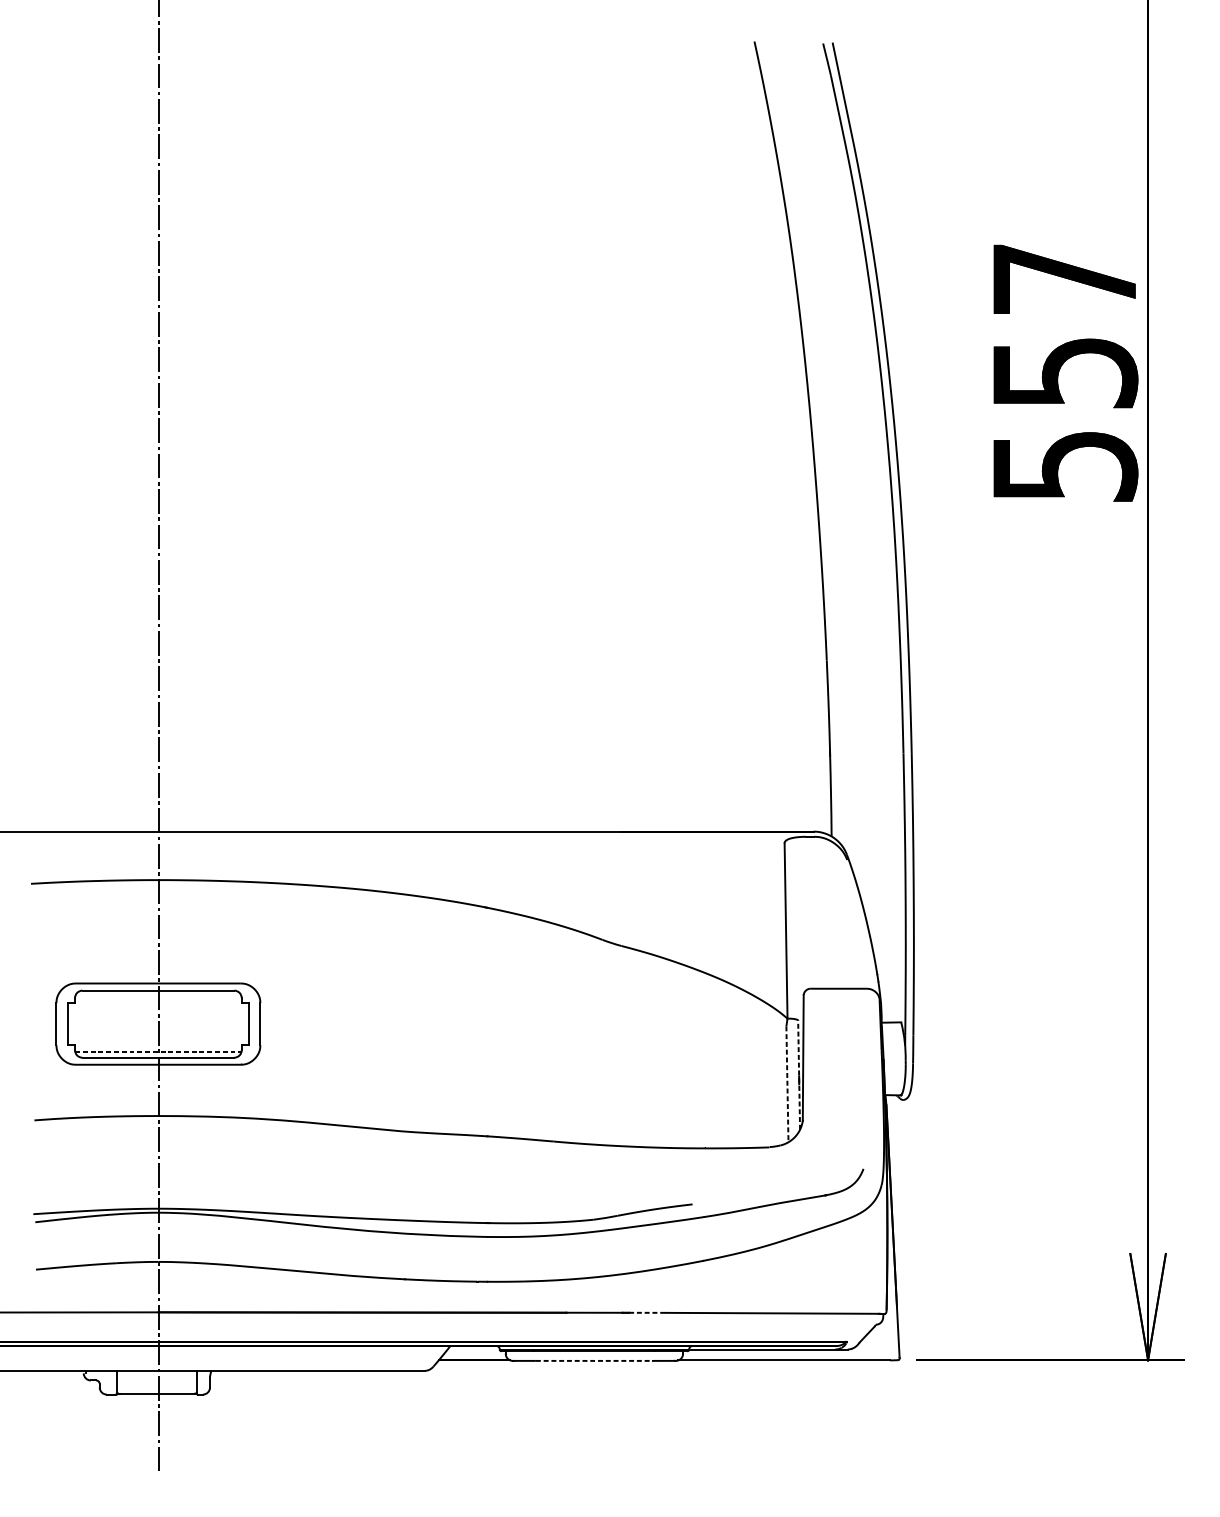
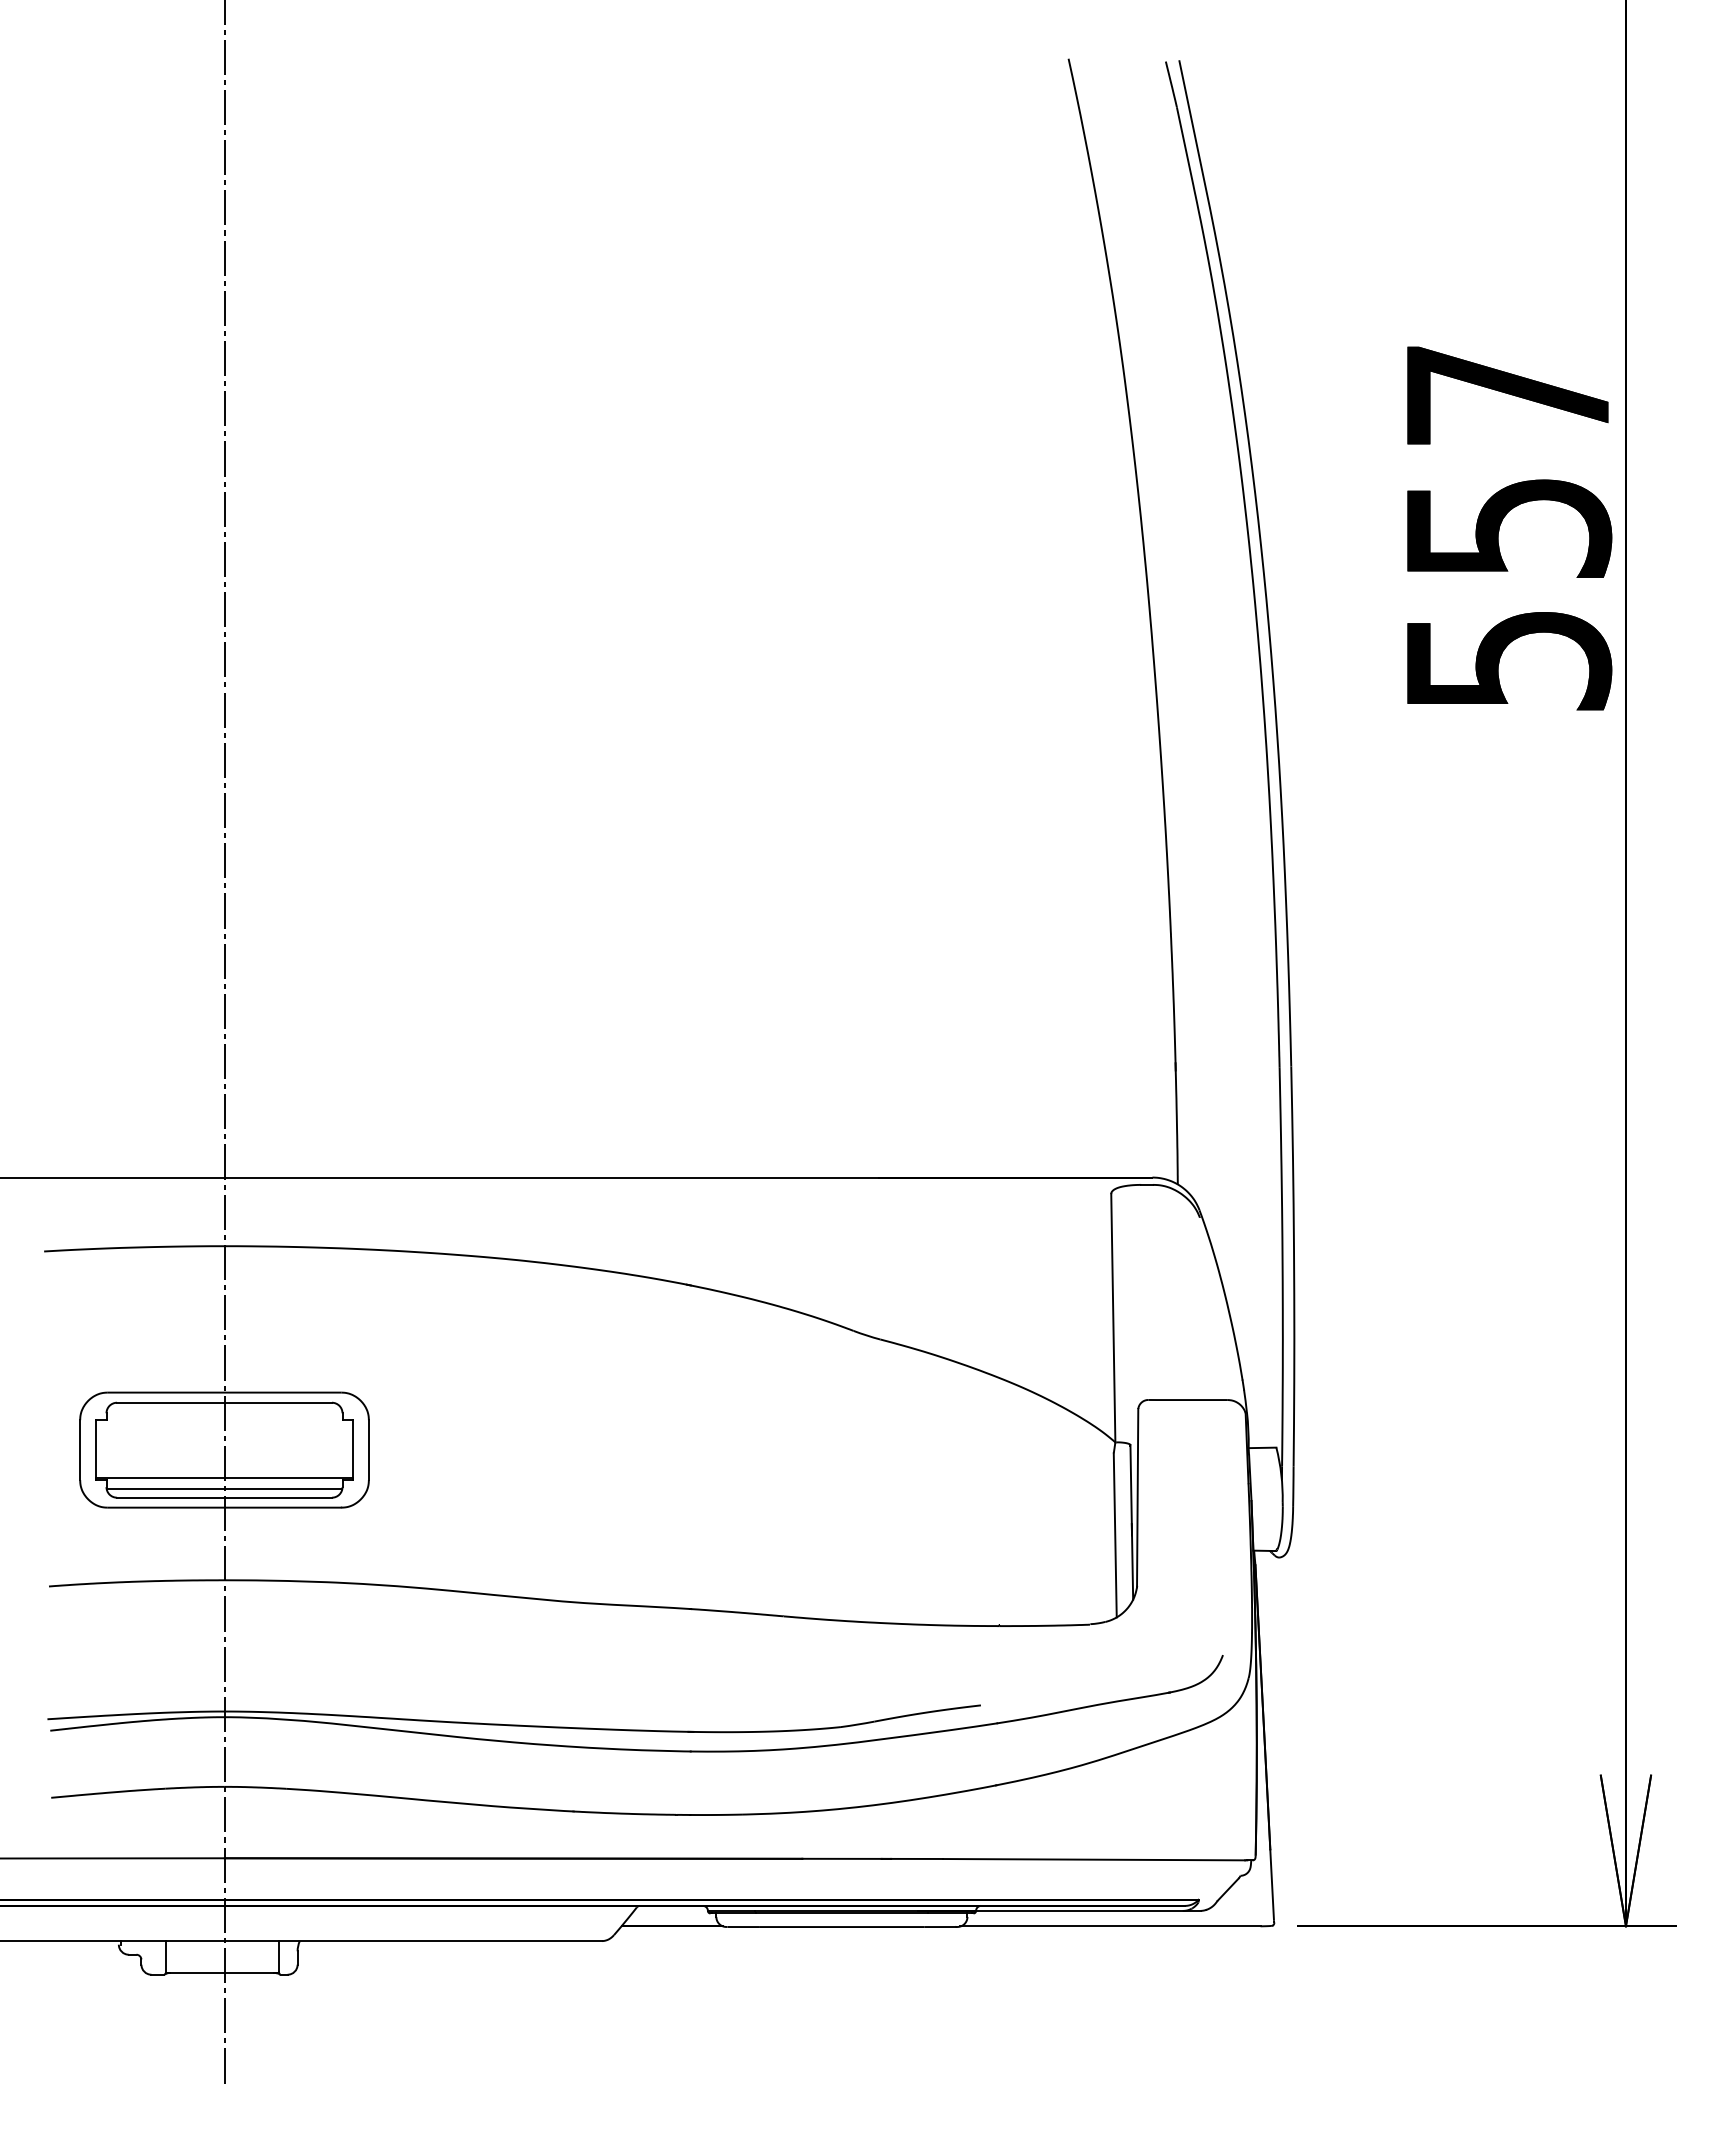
line: (158, 1043) -> (224, 1477), added
line: (158, 1051) -> (224, 1489), dashed -> solid
line: (798, 1074) -> (1131, 1521), dashed -> solid
line: (787, 1084) -> (1115, 1535), dashed -> solid
line: (647, 1312) -> (917, 1858), dashed -> solid
line: (594, 1361) -> (841, 1927), dashed -> solid

